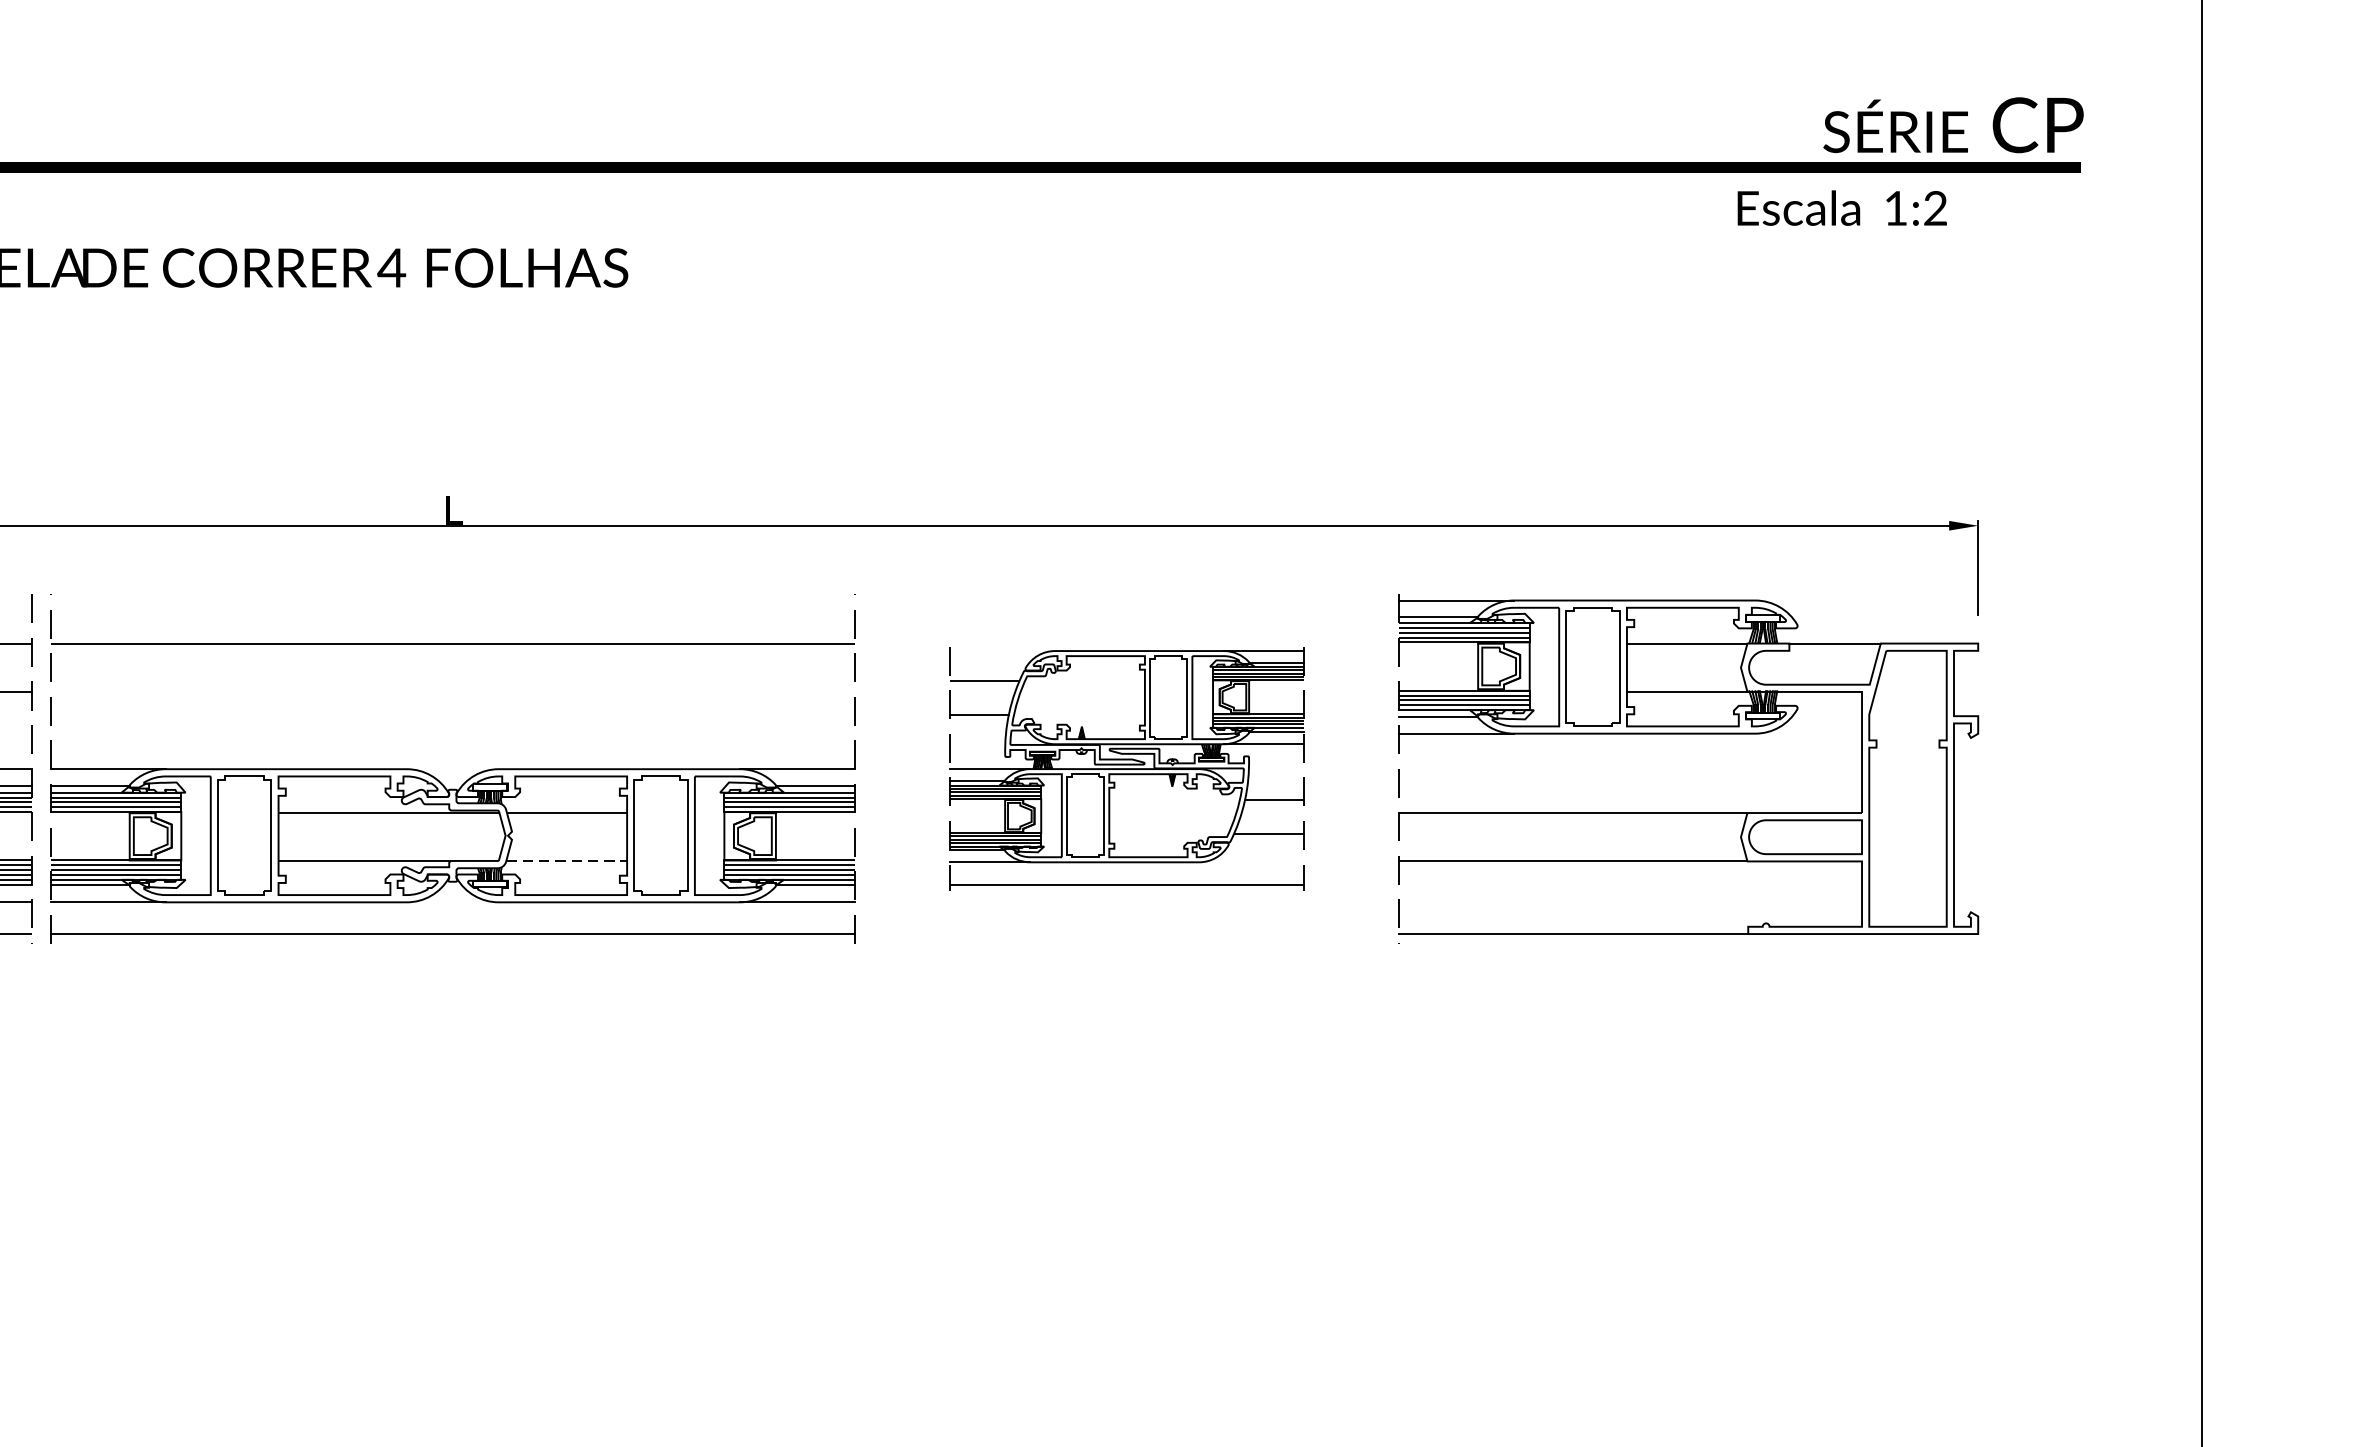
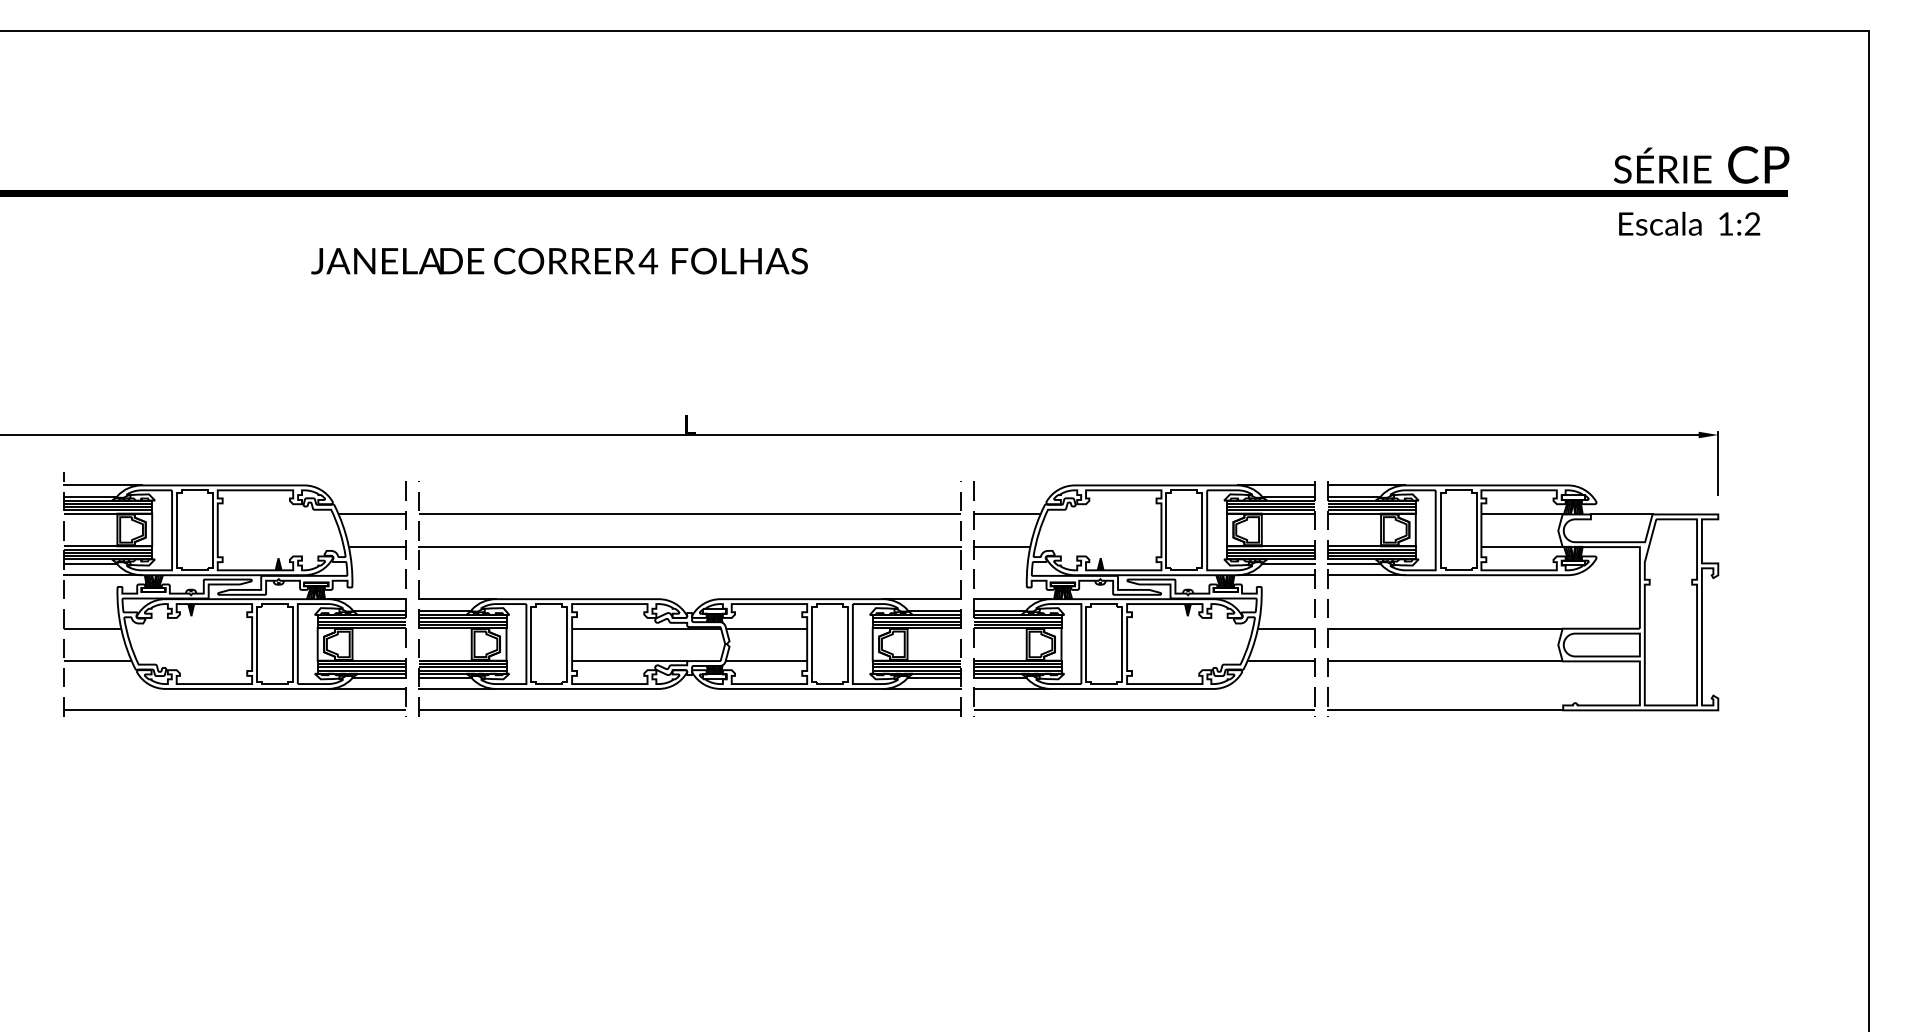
text: (1842, 207) -> (1689, 223), moved
line: (452, 692) -> (689, 547), added
part: (1127, 768) -> (1144, 598), size x1.43
line: (566, 861) -> (766, 661), dashed -> solid

